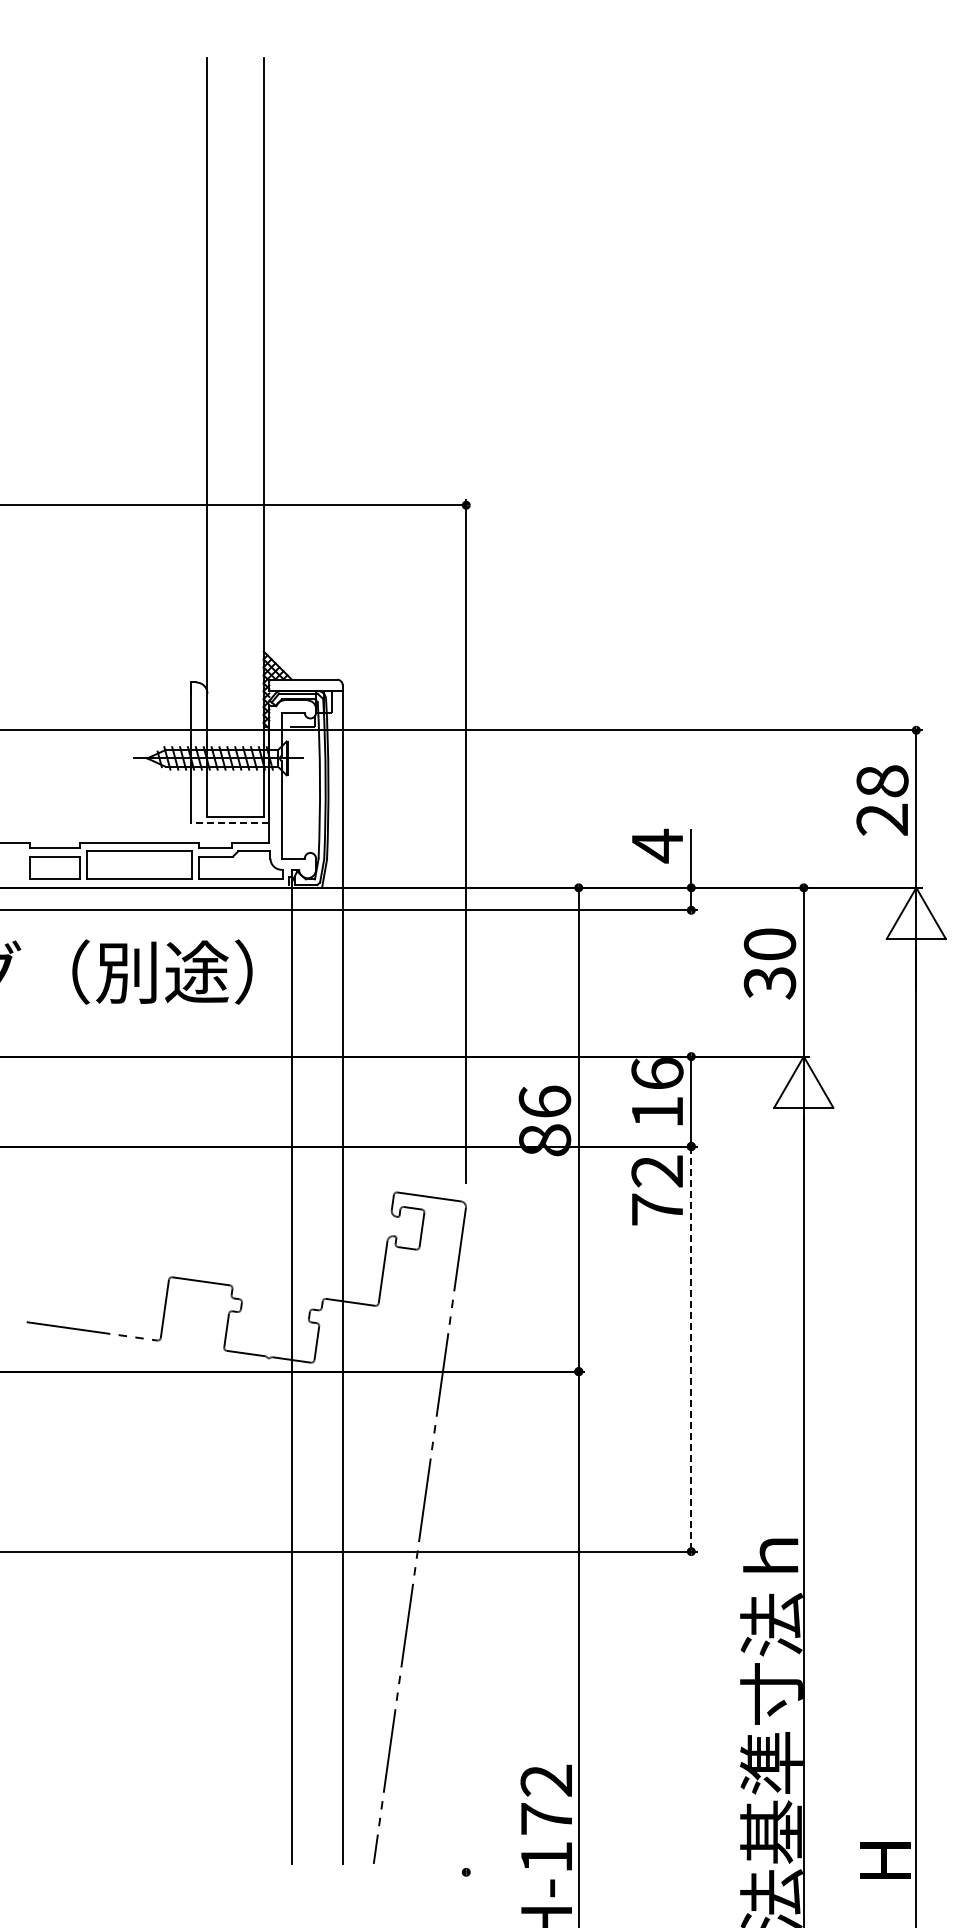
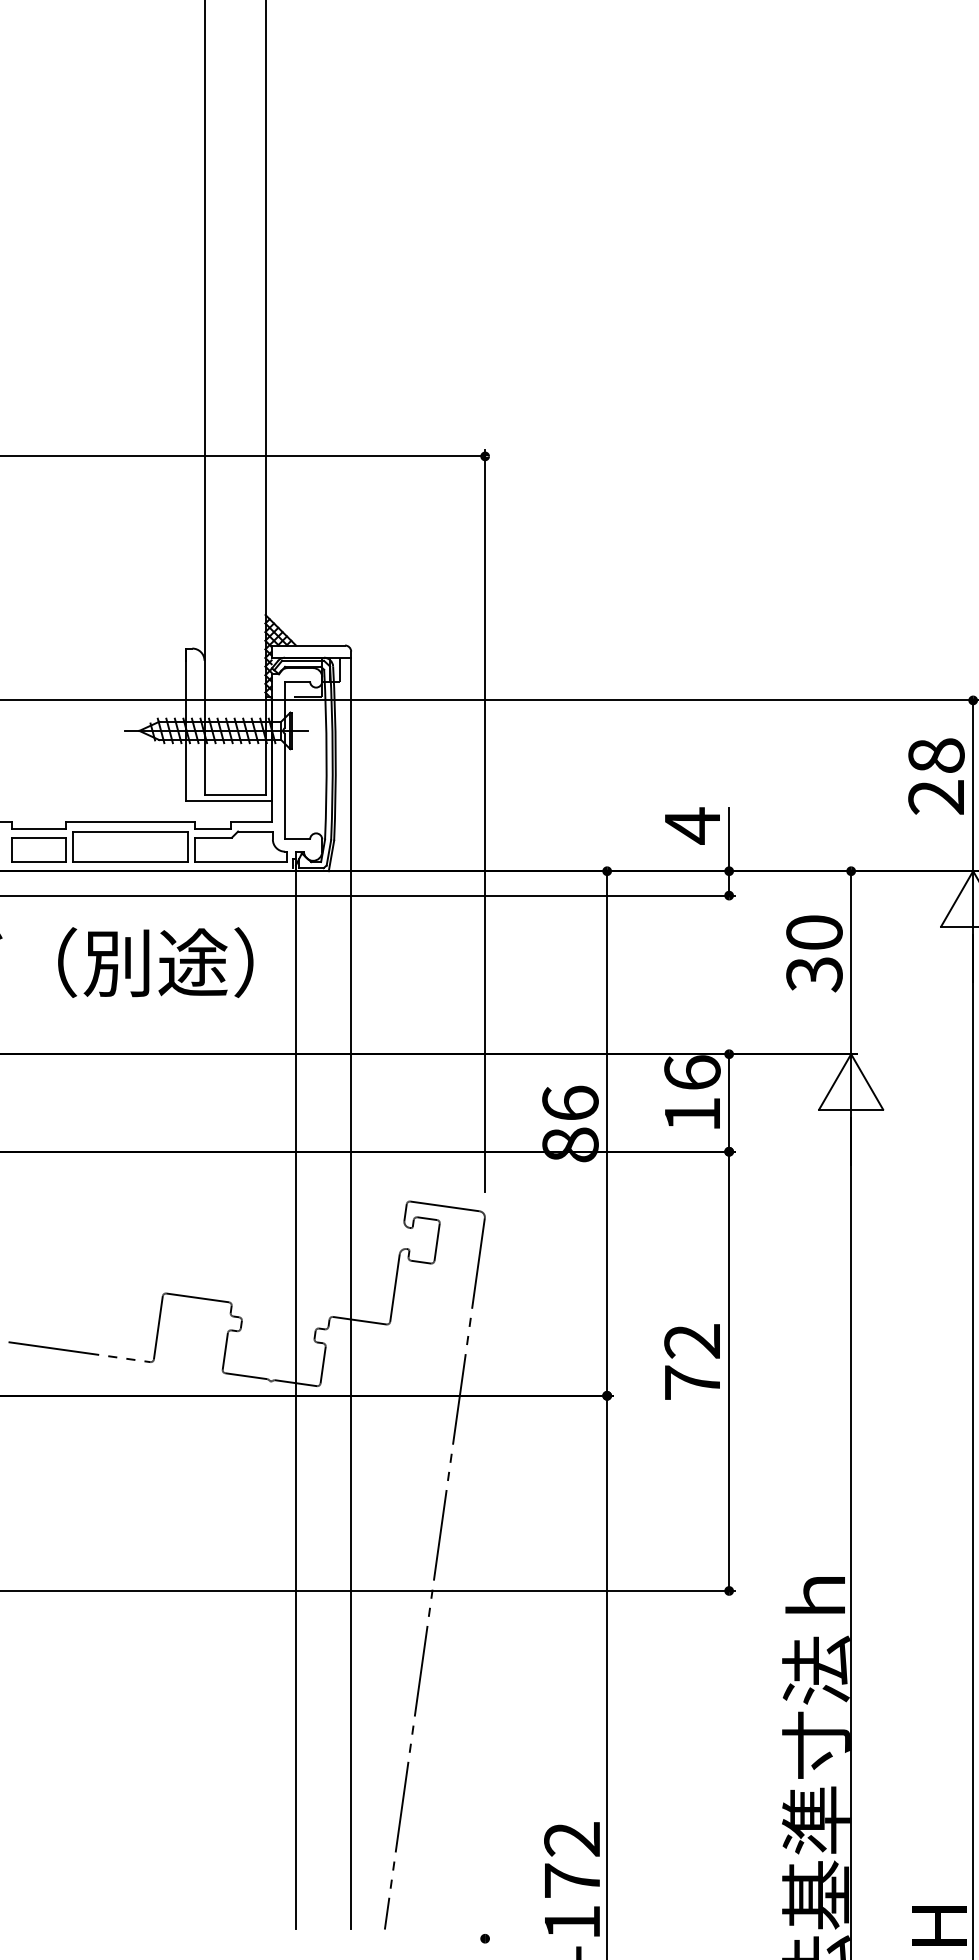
line: (229, 823) -> (228, 801), dashed -> solid
text: (656, 1190) -> (691, 1362), moved
line: (691, 1349) -> (729, 1371), dashed -> solid

